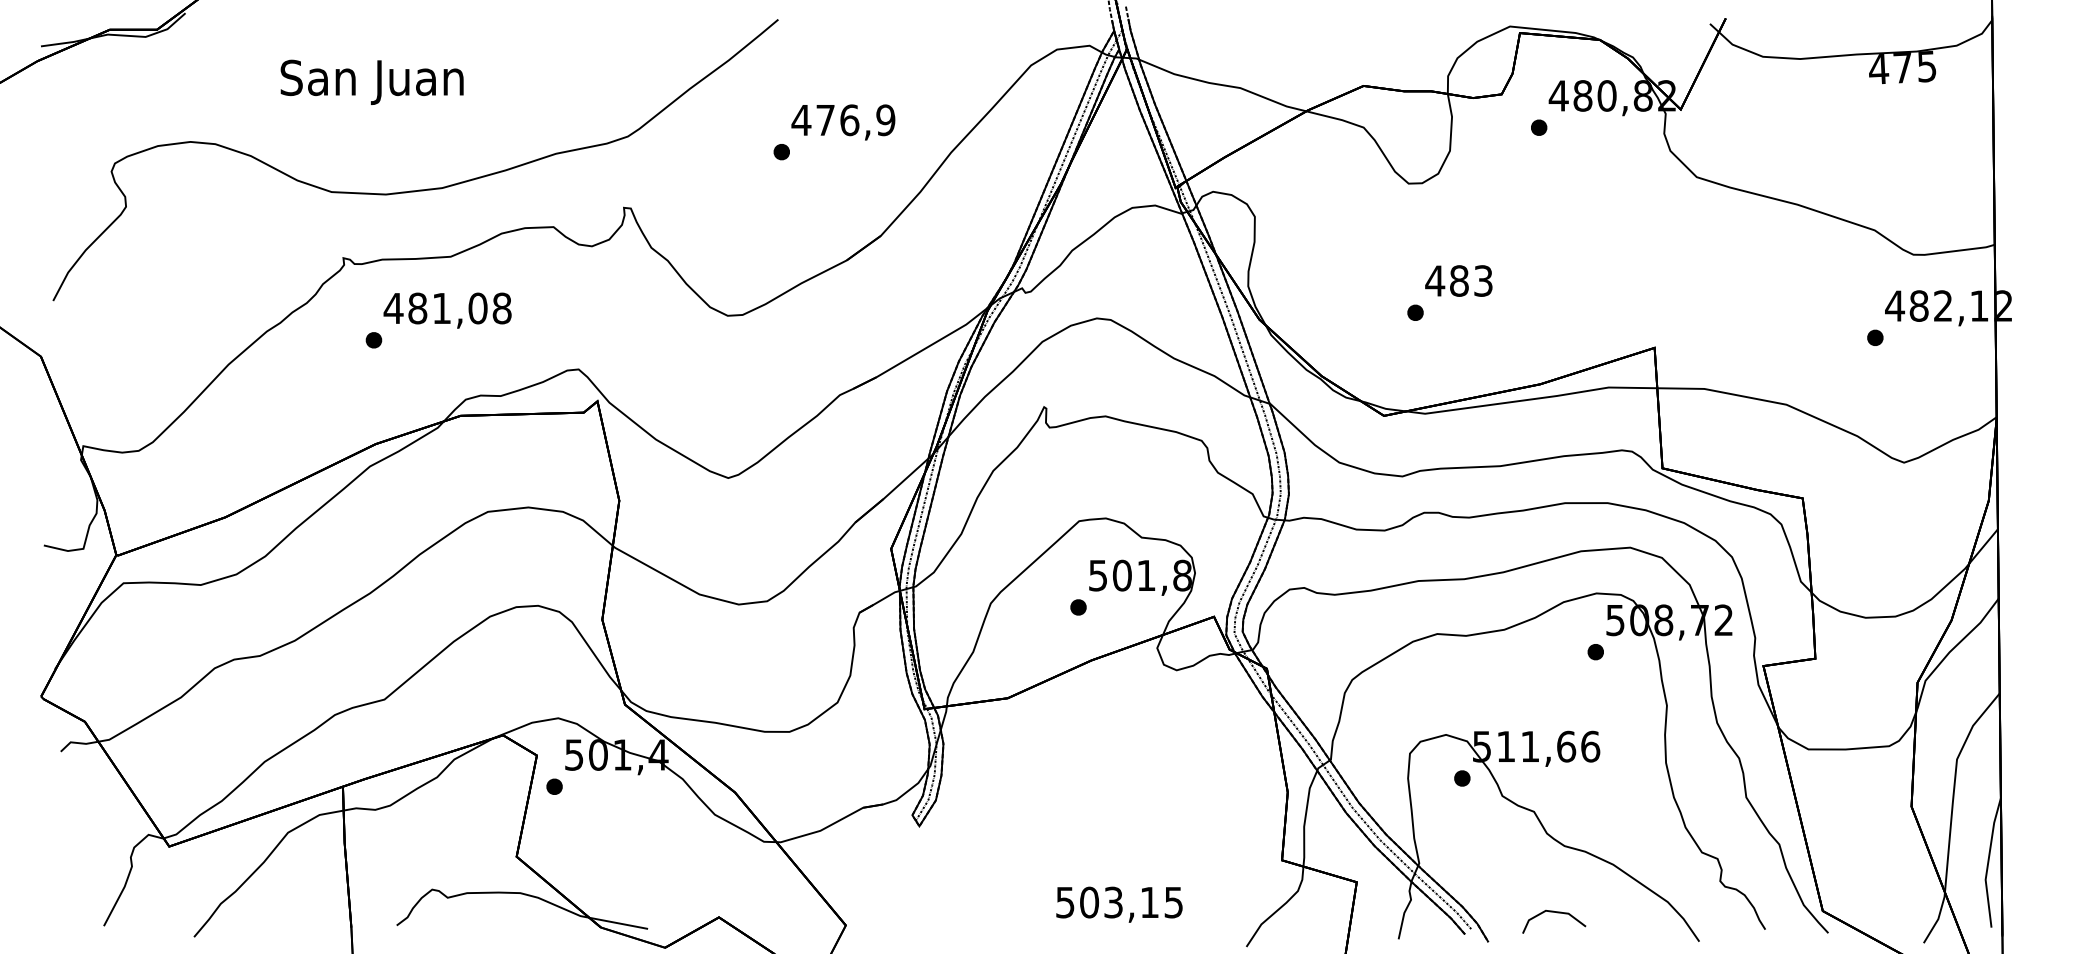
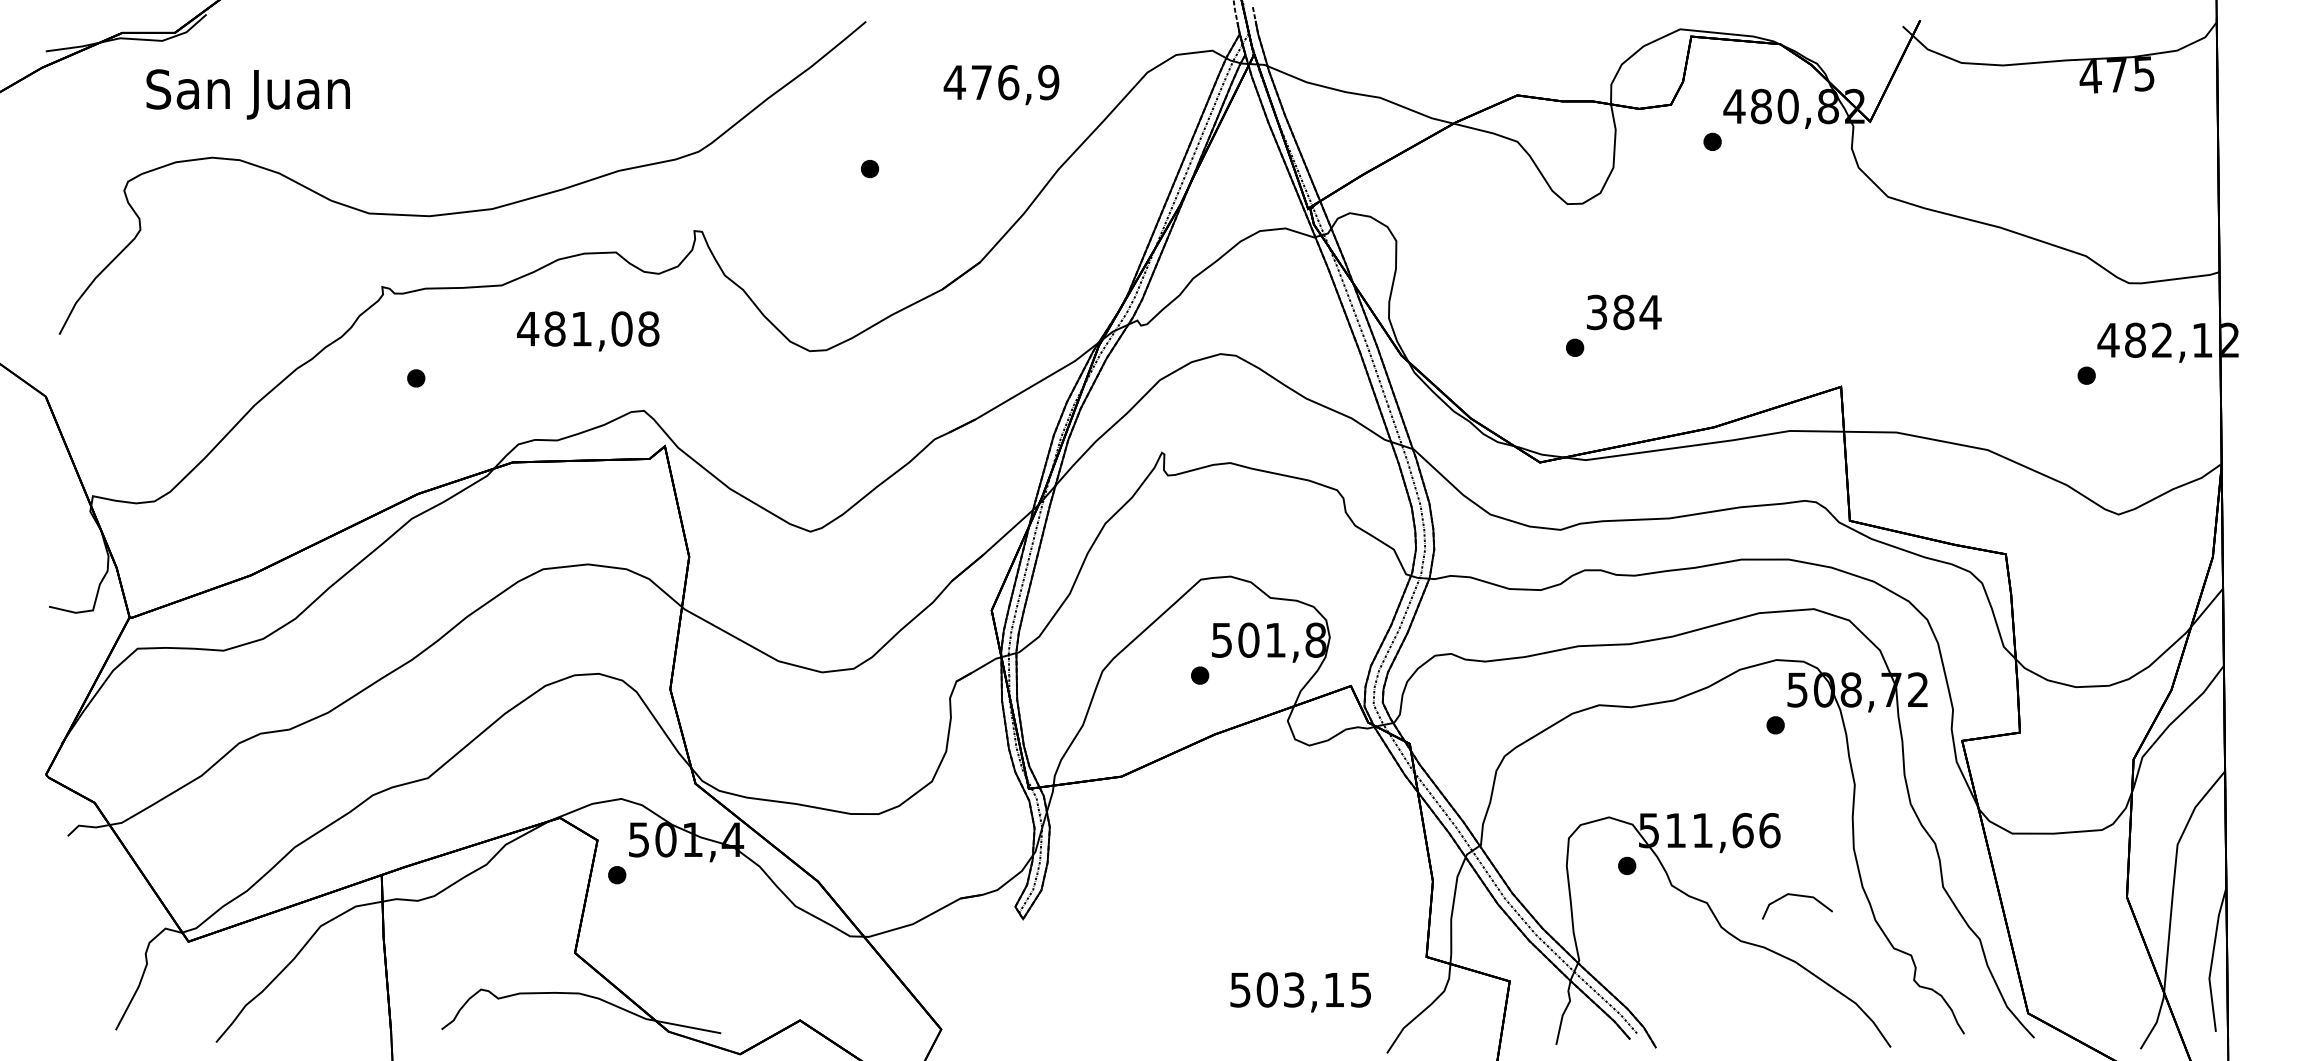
text: (371, 82) -> (247, 94), moved
text: (843, 122) -> (1001, 85), moved
text: (1459, 281) -> (1623, 312), 483 -> 384
text: (447, 310) -> (588, 331), moved
text: (1119, 904) -> (1300, 992), moved
line: (1554, 912) -> (1797, 896), moved

